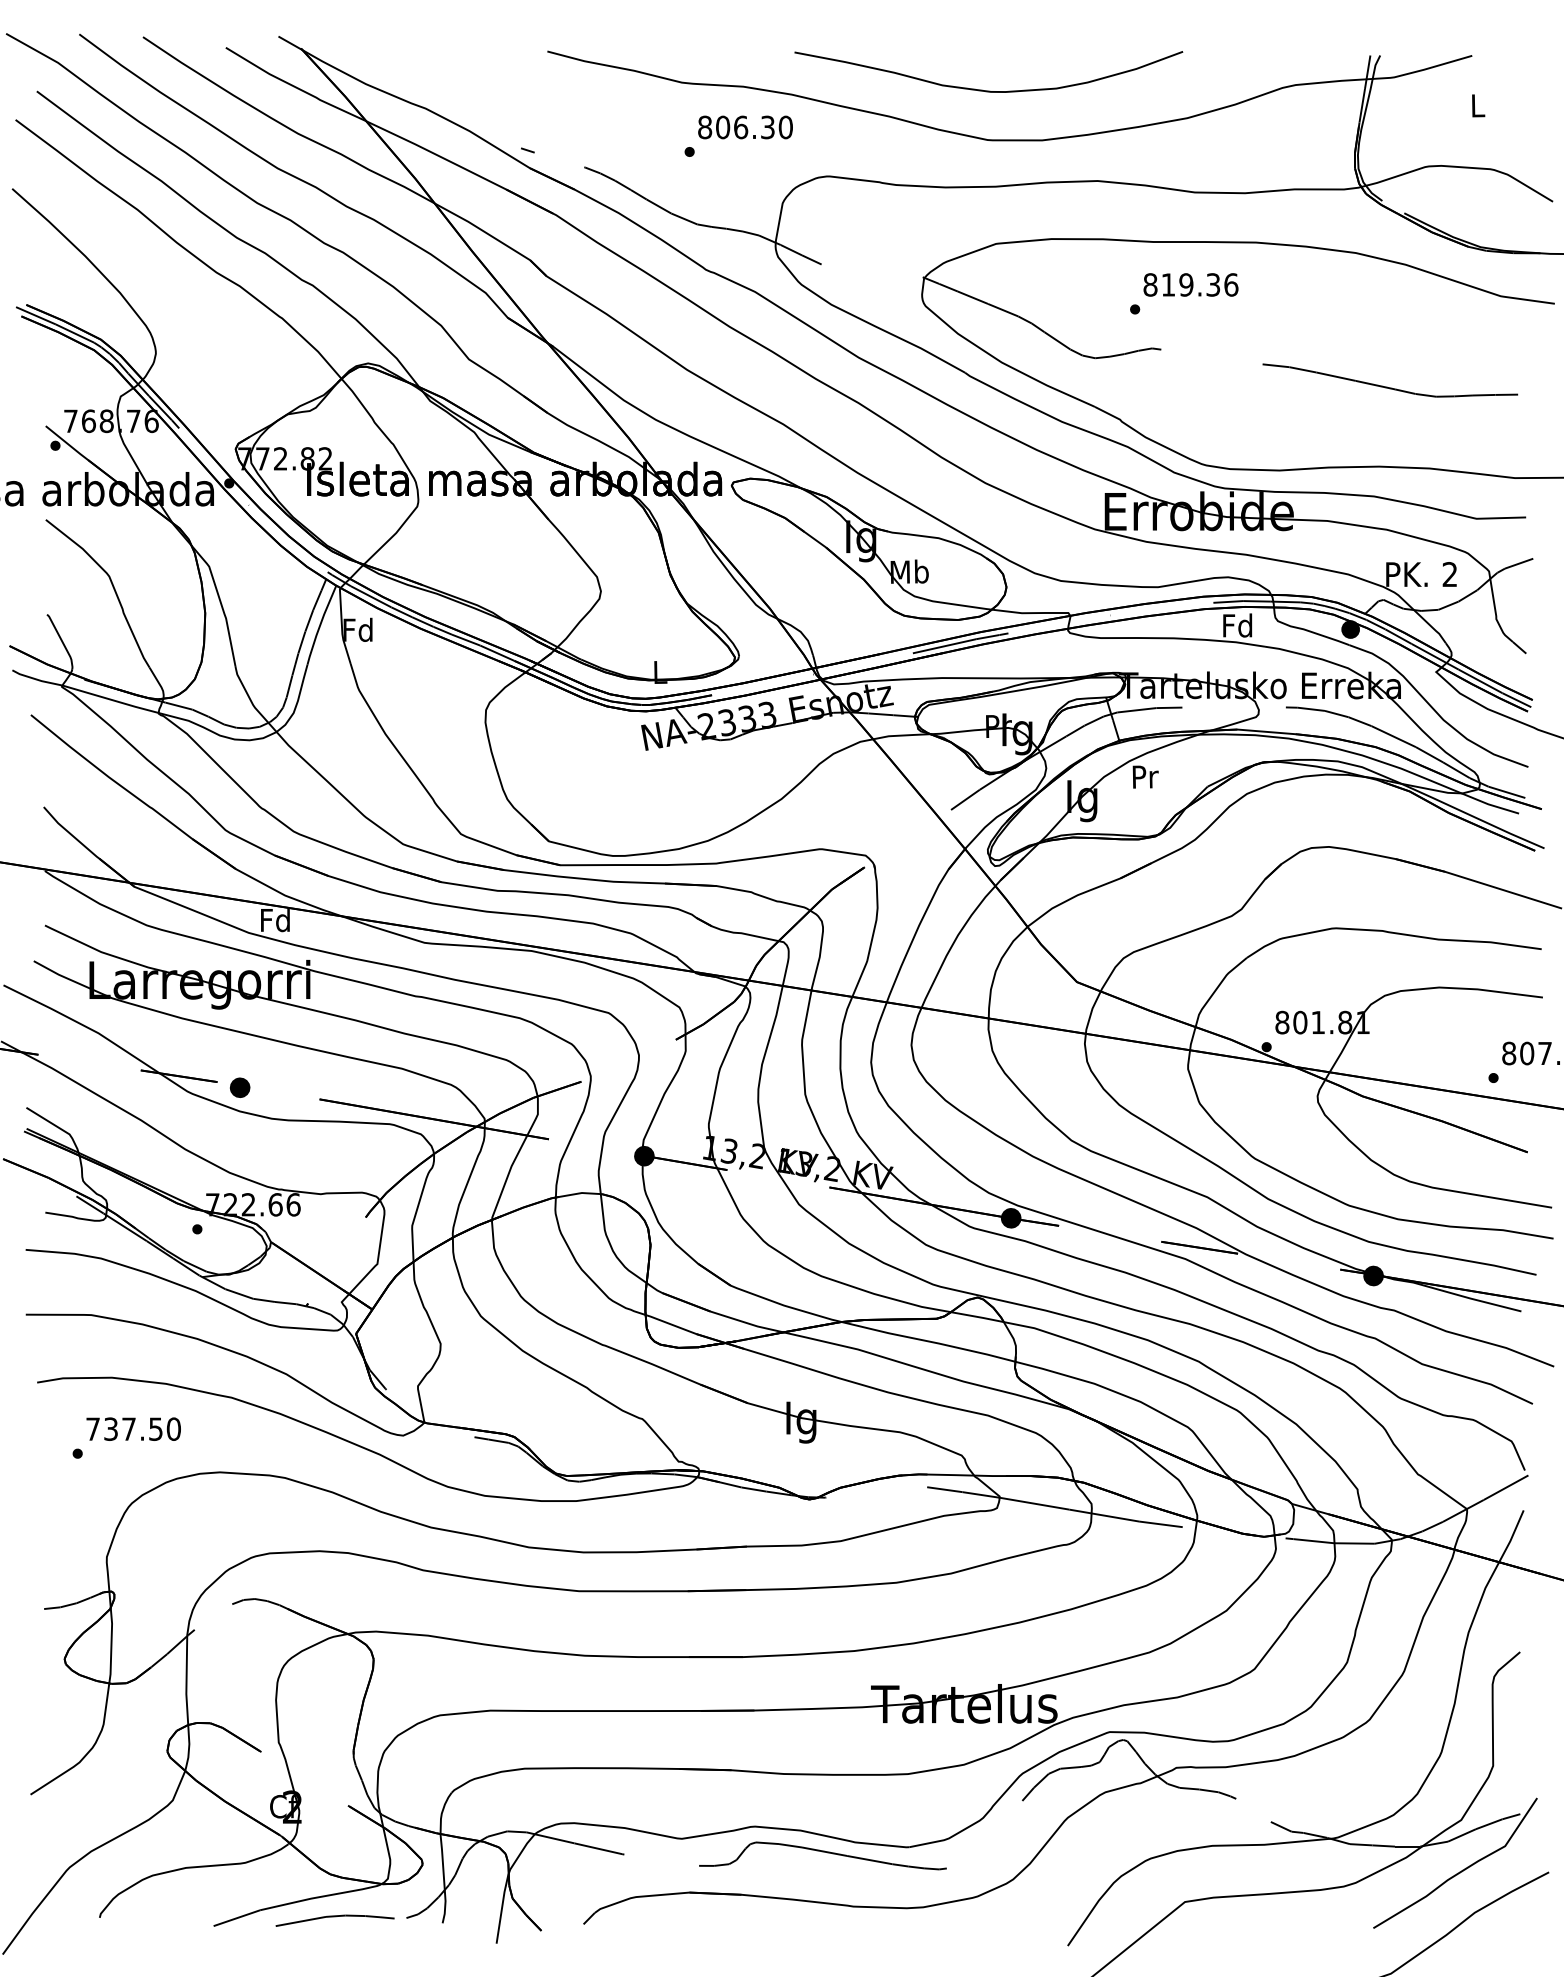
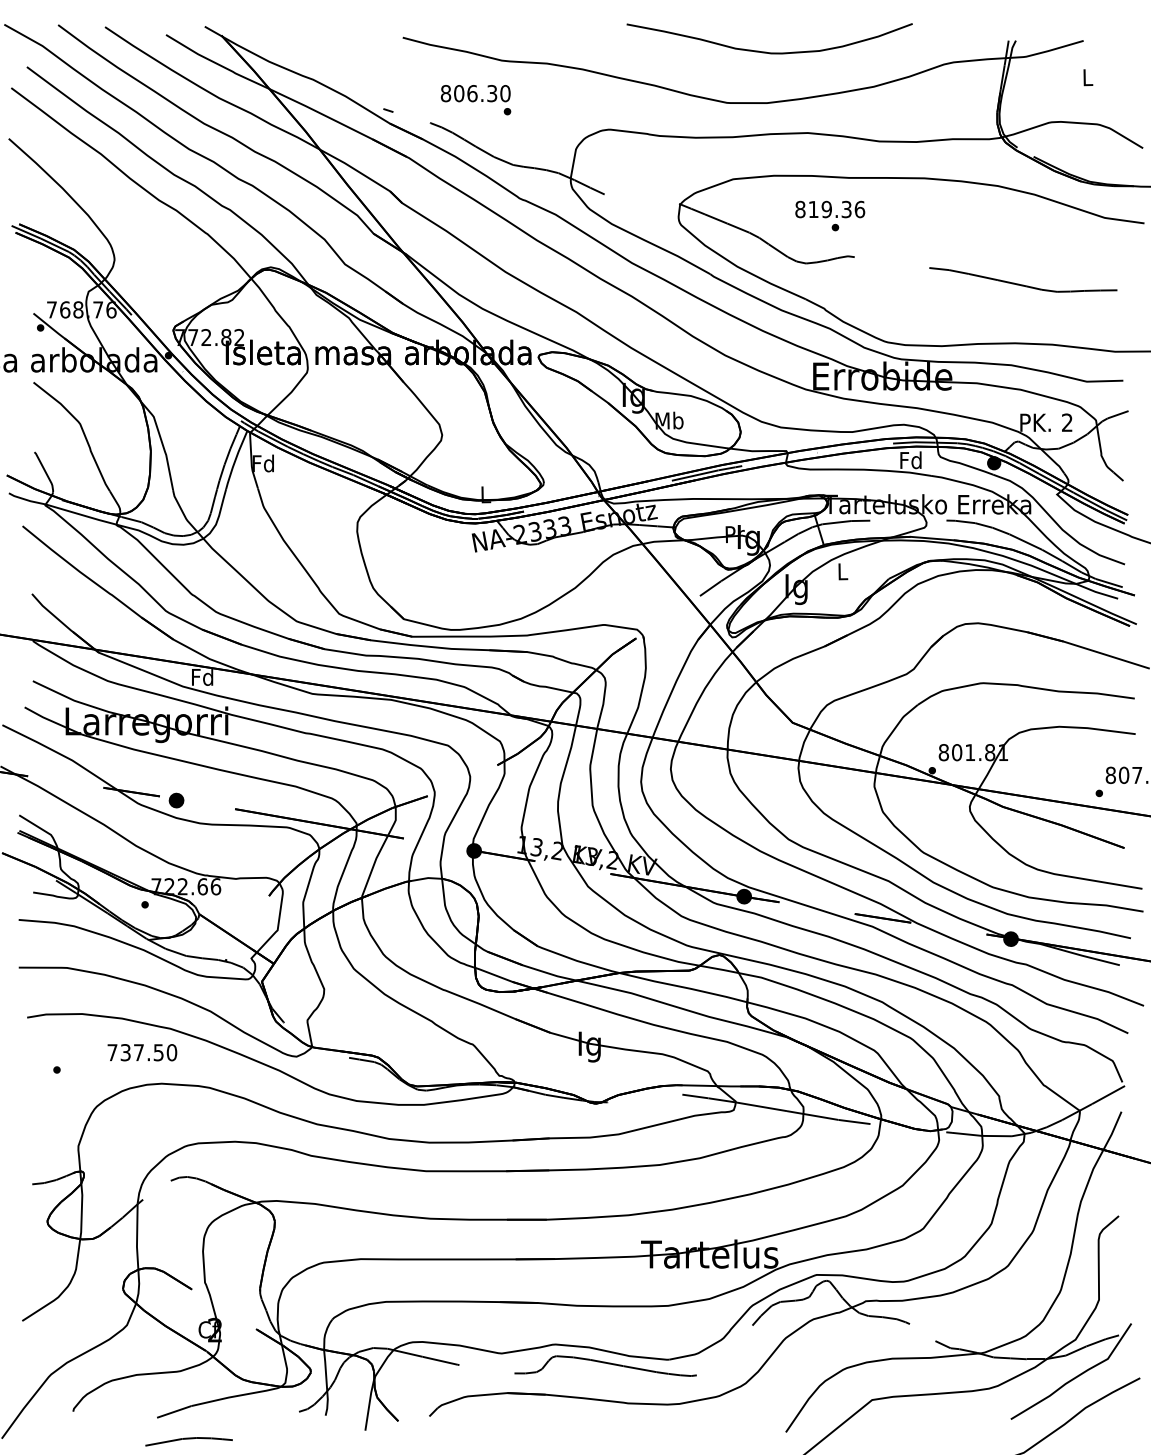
curve: (982, 89) -> (765, 51), moved
text: (745, 127) -> (475, 93), moved
text: (1190, 284) -> (829, 209), moved
text: (1145, 776) -> (843, 571), Pr -> L
text: (133, 1428) -> (142, 1052), moved
curve: (334, 1917) -> (188, 1439), moved

